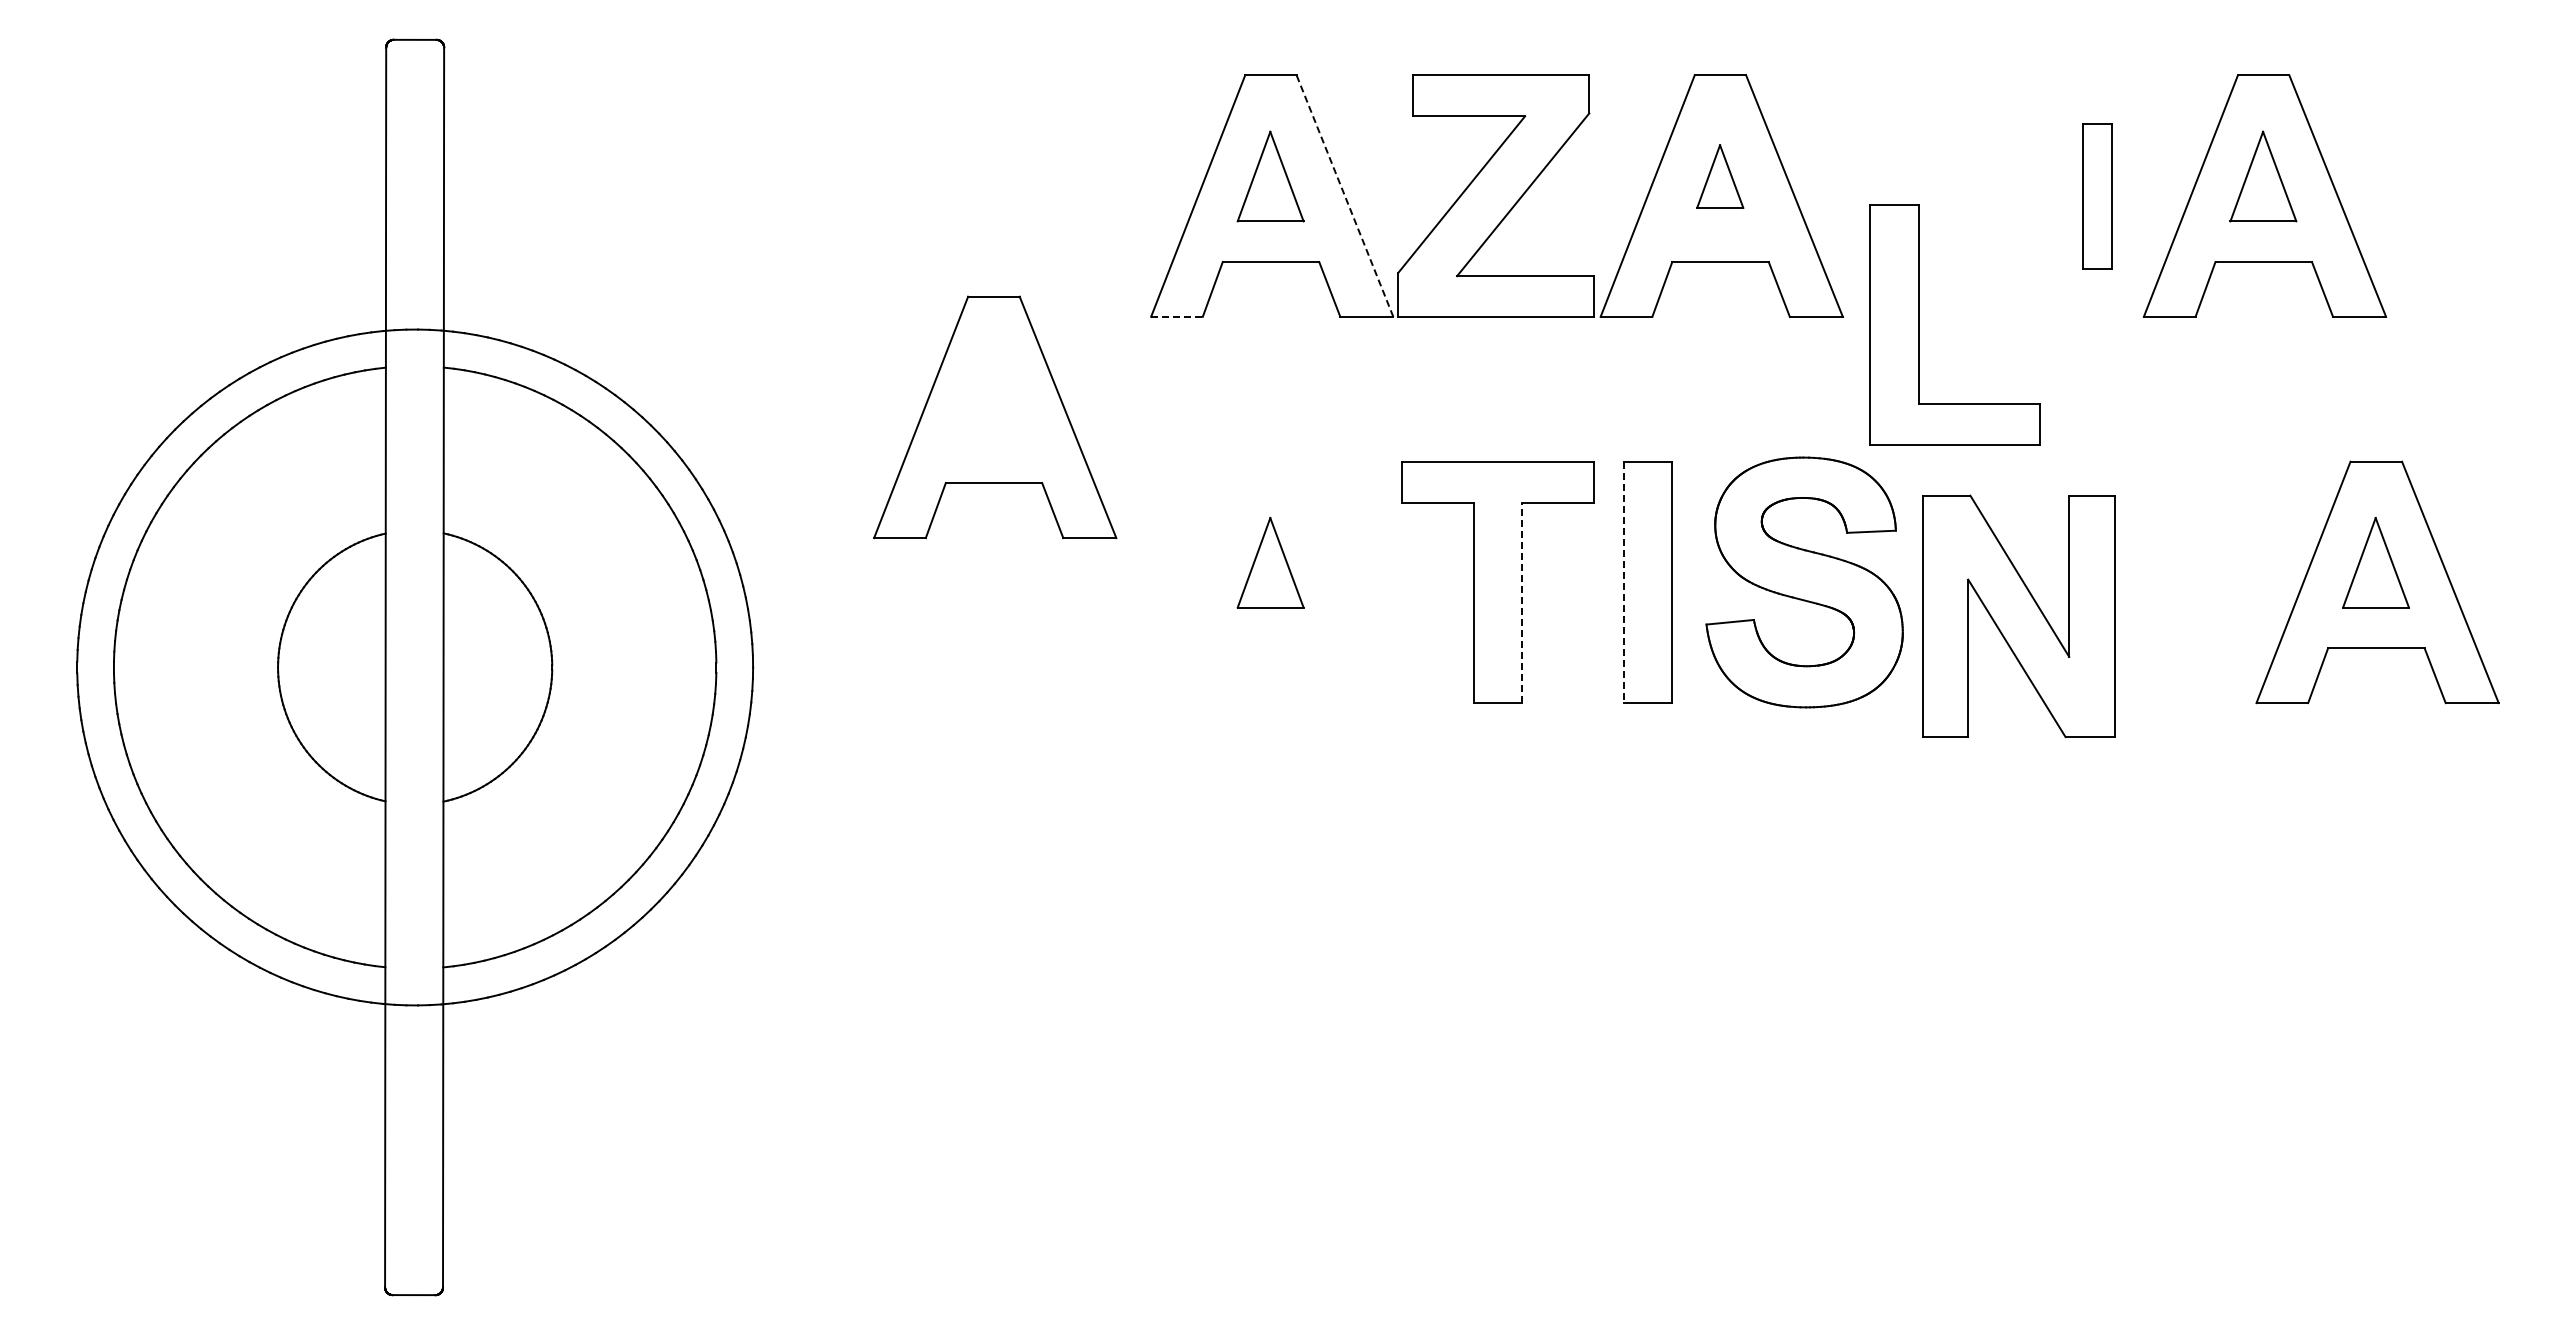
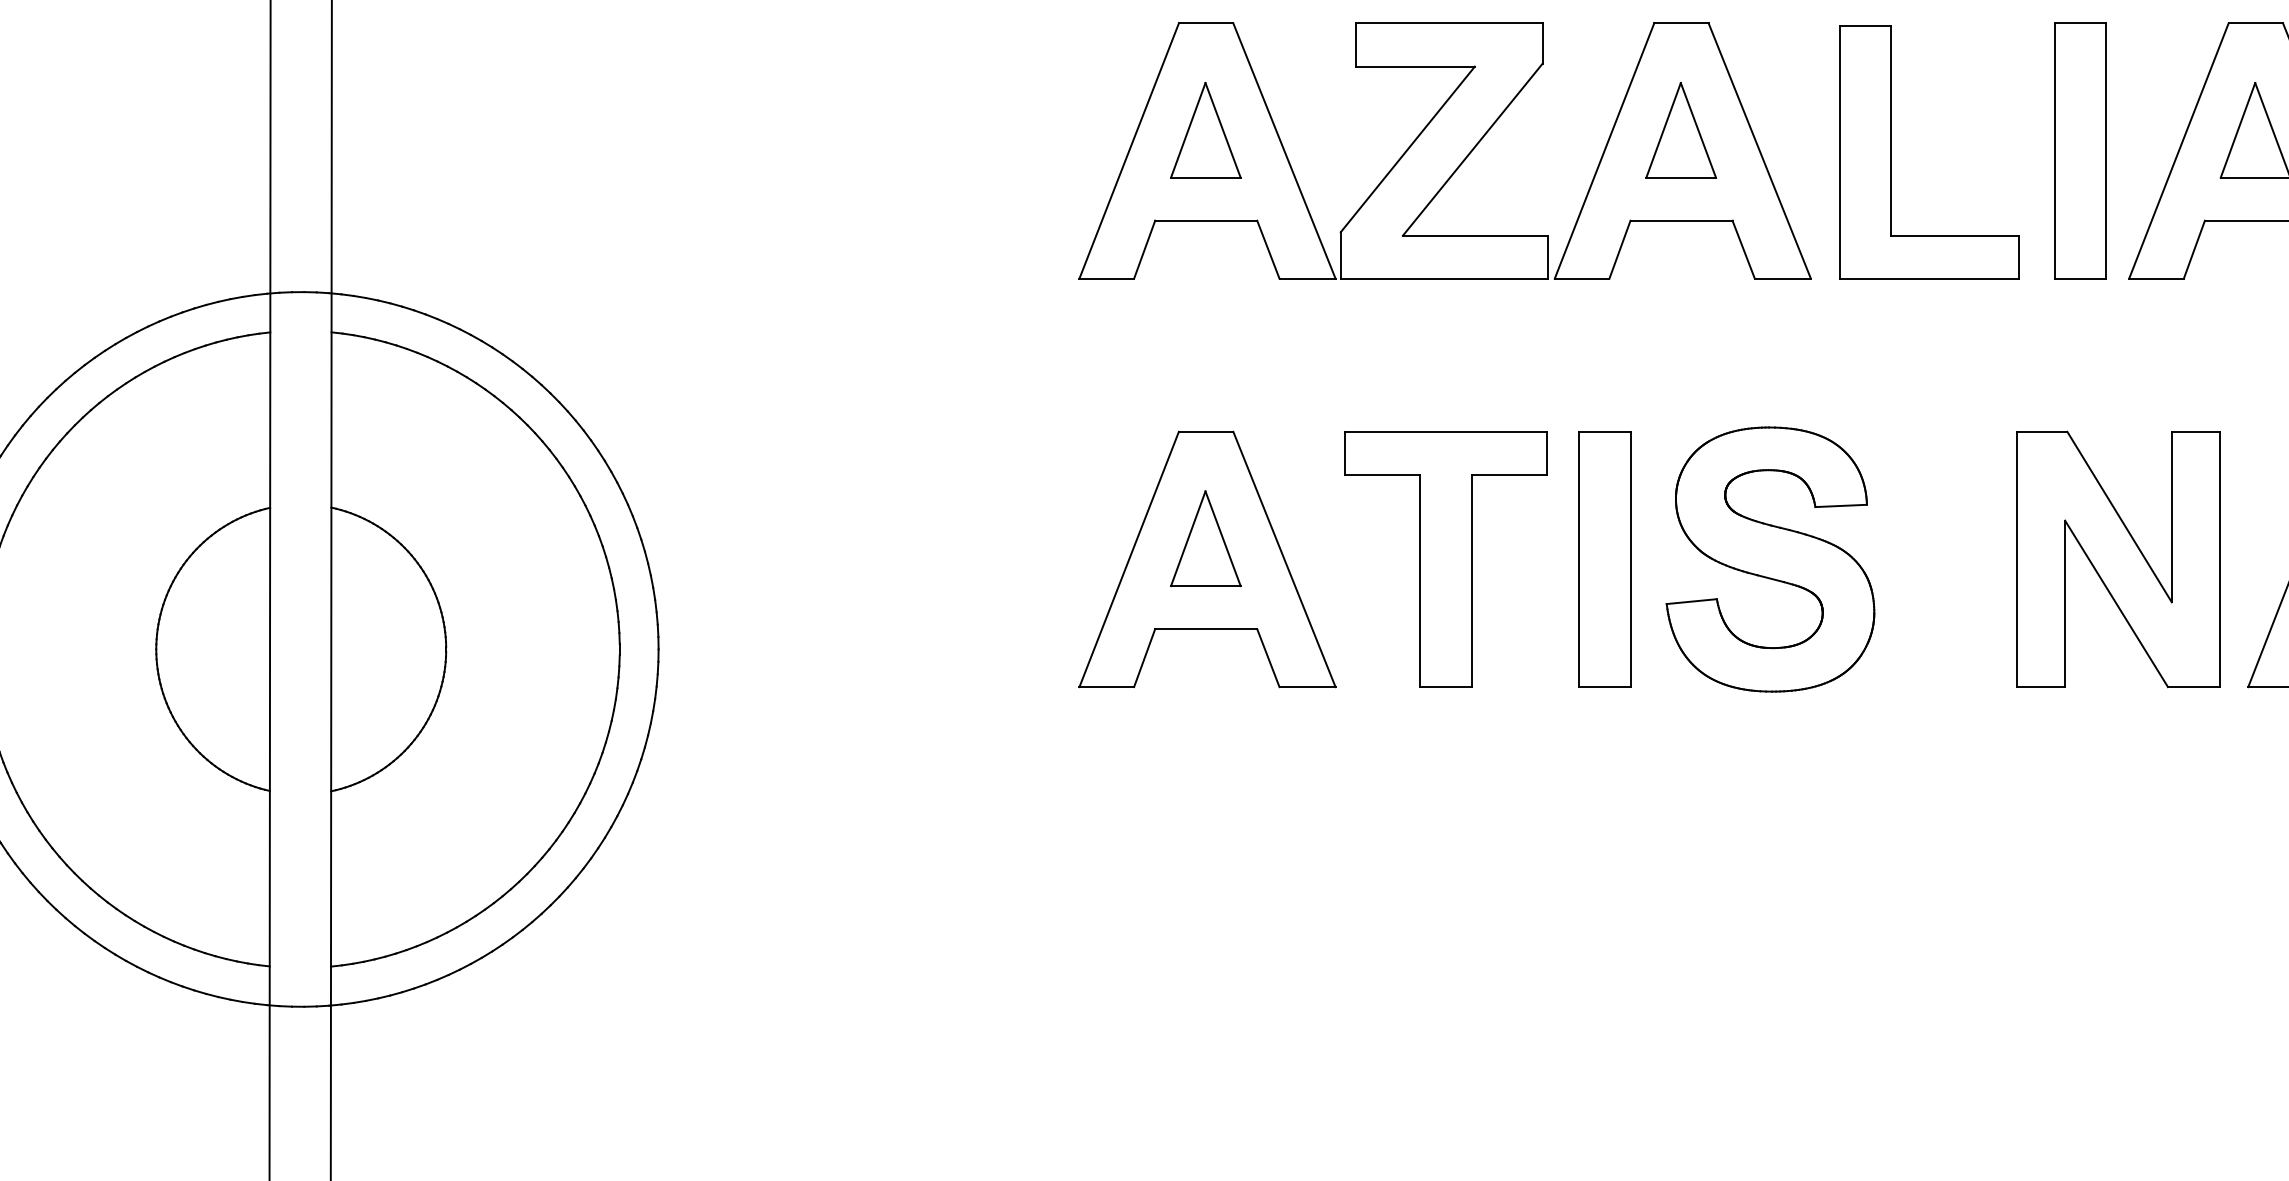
part: (1720, 176) -> (1681, 130), size x1.43
line: (1344, 195) -> (1283, 150), dashed -> solid
part: (2097, 195) -> (2080, 150), size x1.67
line: (1176, 316) -> (1106, 278), dashed -> solid
part: (1919, 324) -> (1891, 151), moved
part: (995, 417) -> (1207, 559), moved
line: (1623, 582) -> (1578, 559), dashed -> solid
line: (1522, 602) -> (1472, 580), dashed -> solid
part: (2018, 616) -> (2118, 559), moved

